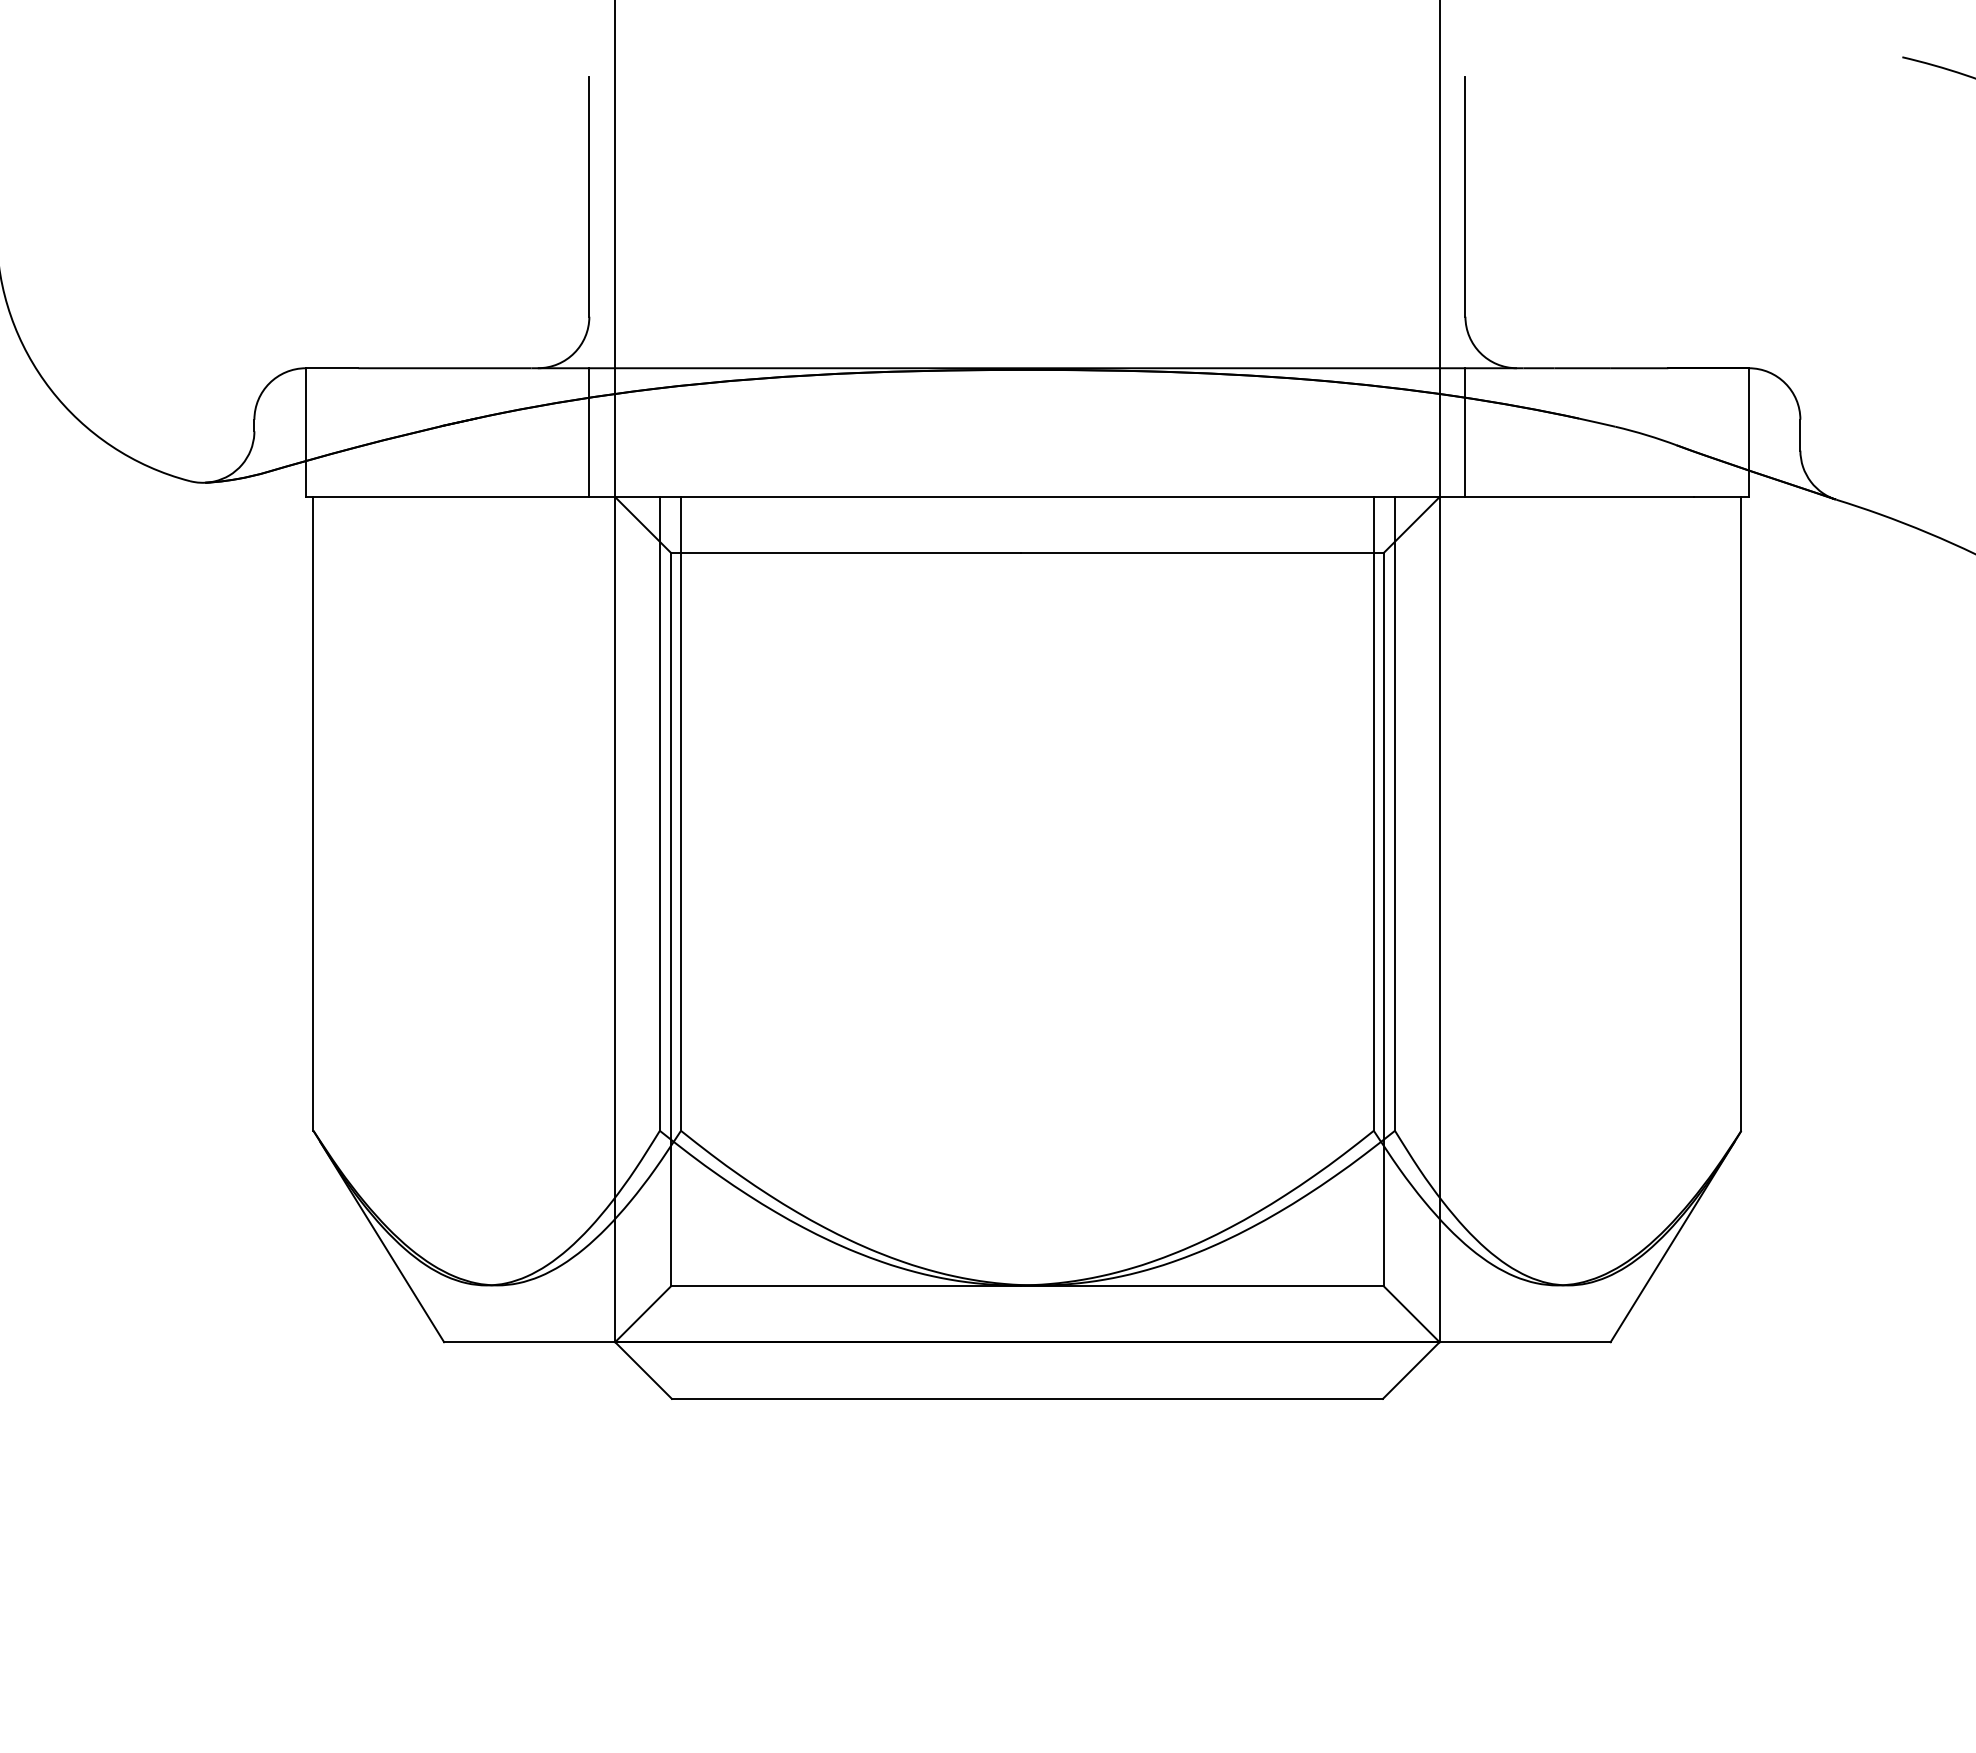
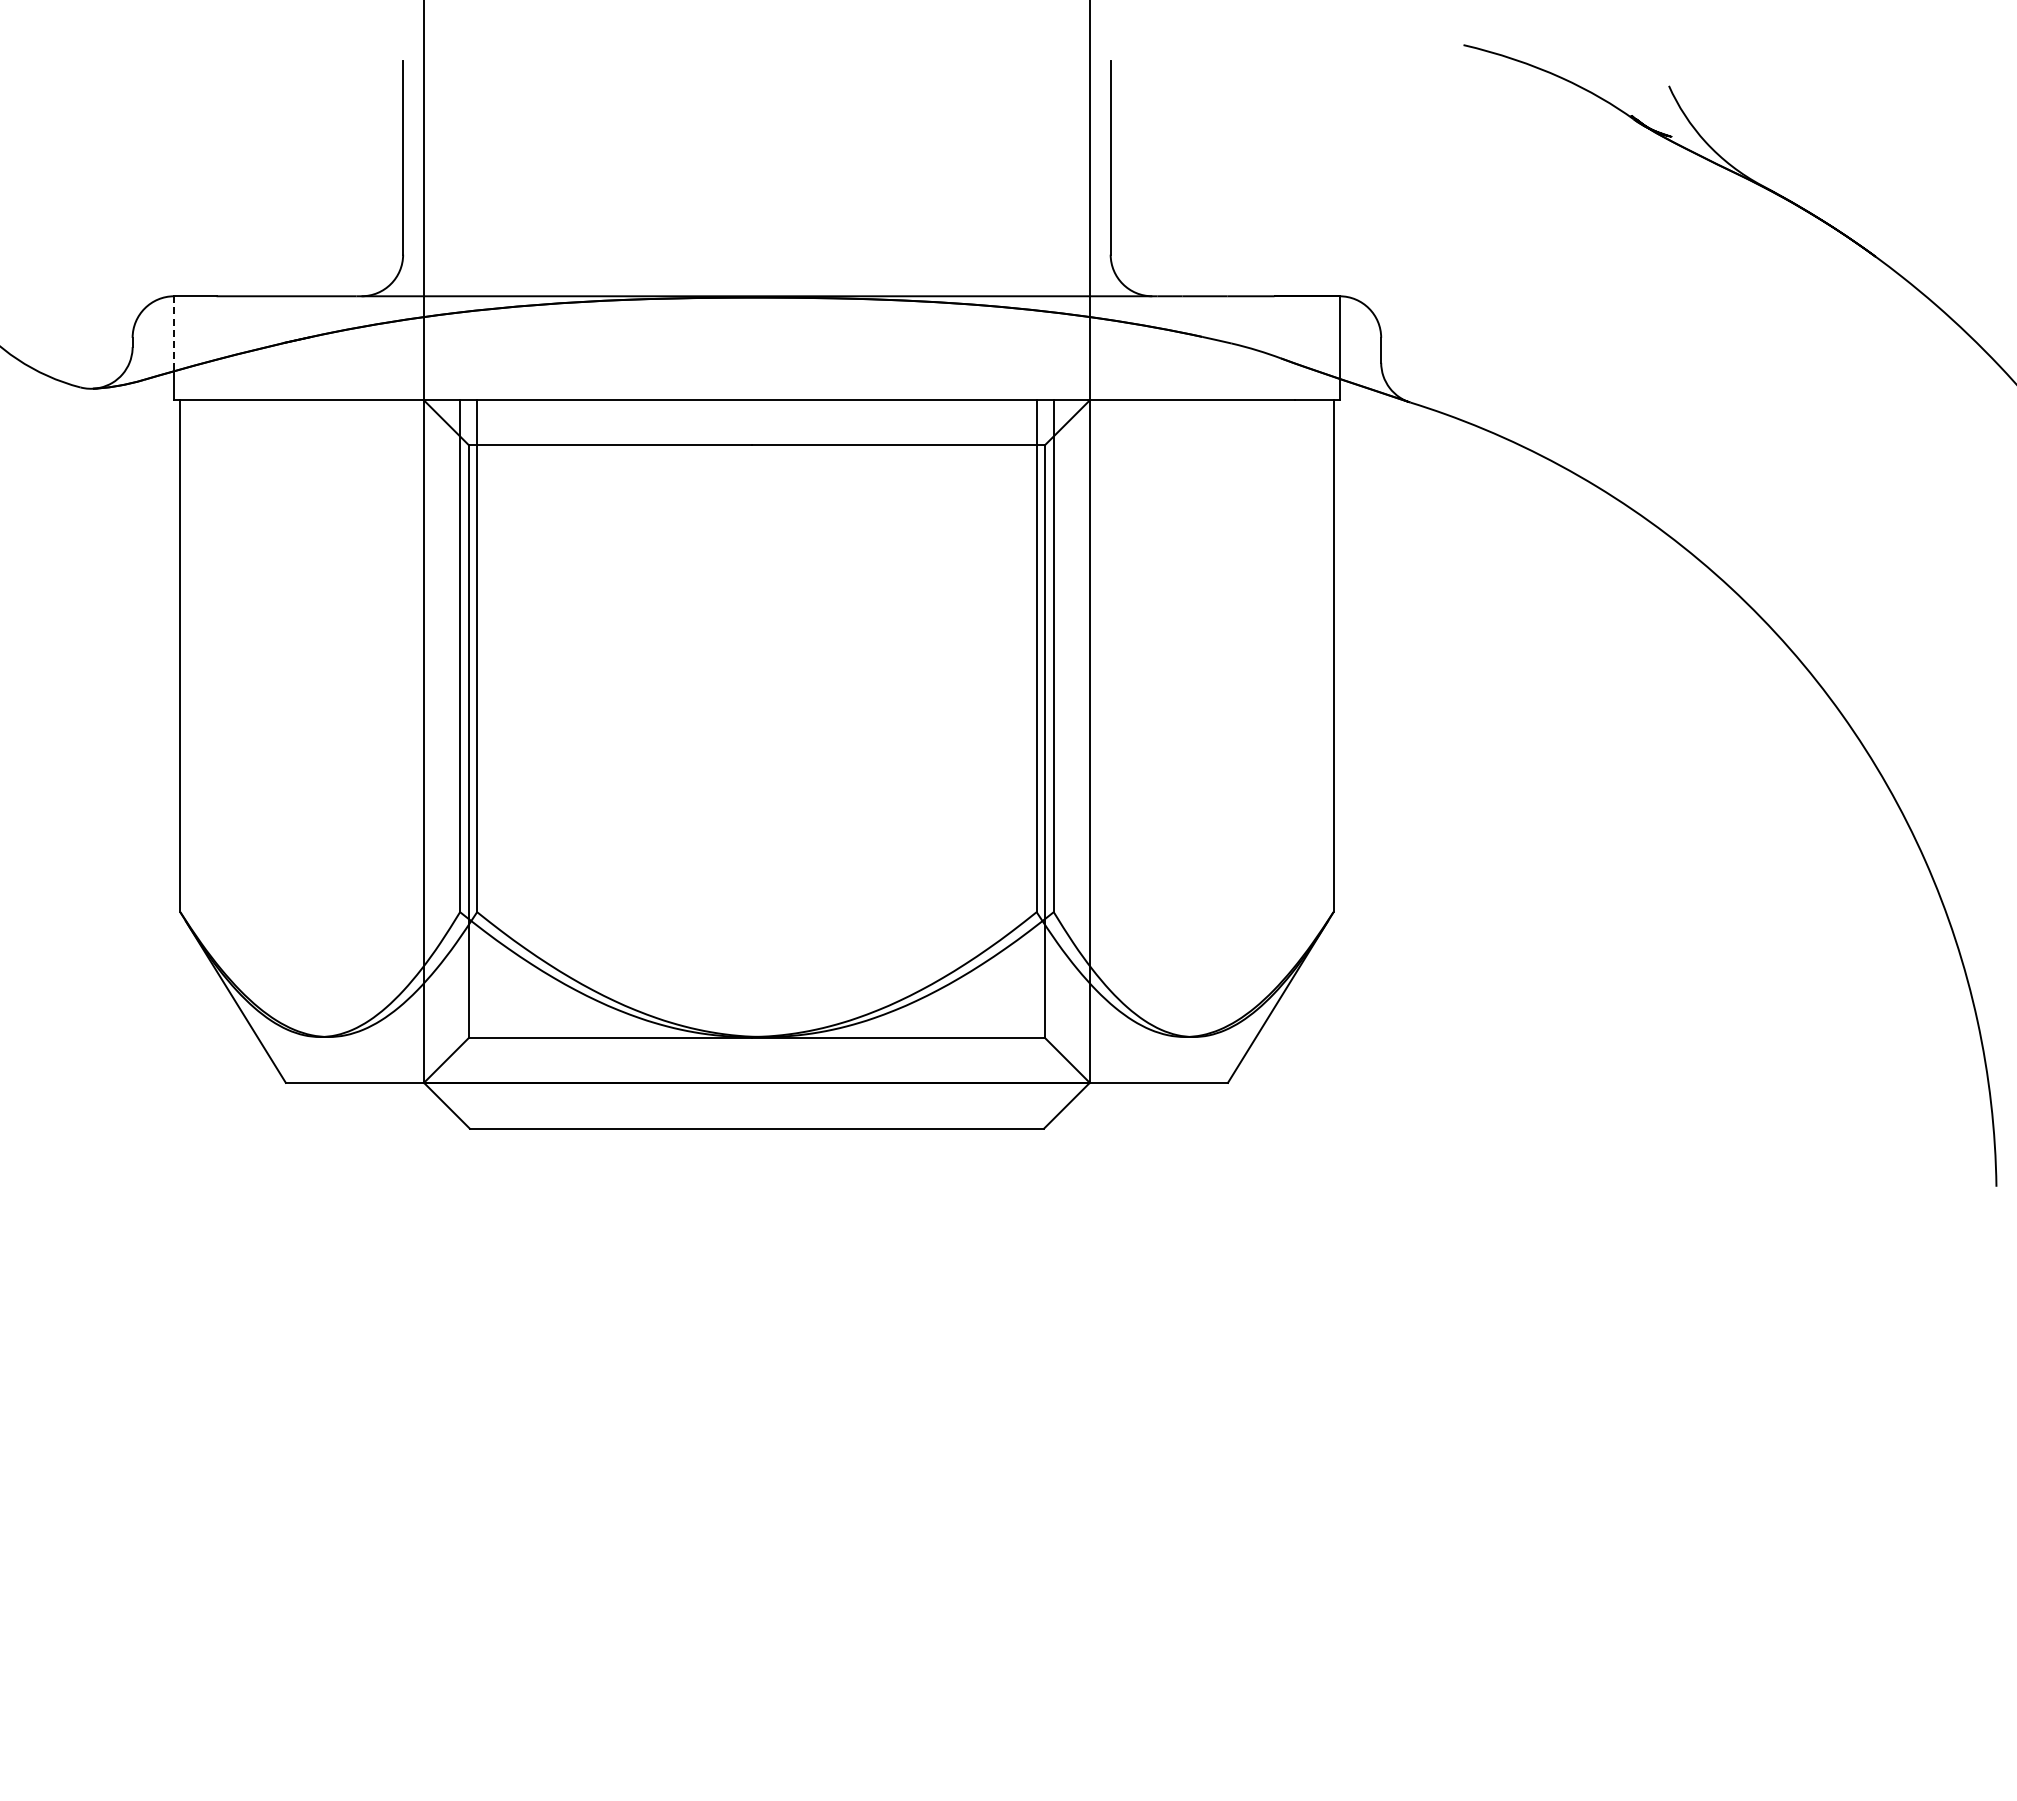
line: (306, 415) -> (174, 334), solid -> dashed
line: (589, 432) -> (403, 348), removed
line: (1465, 432) -> (1110, 348), removed

